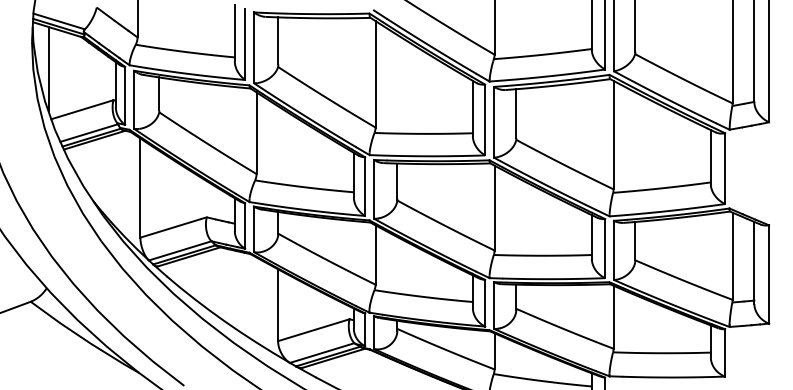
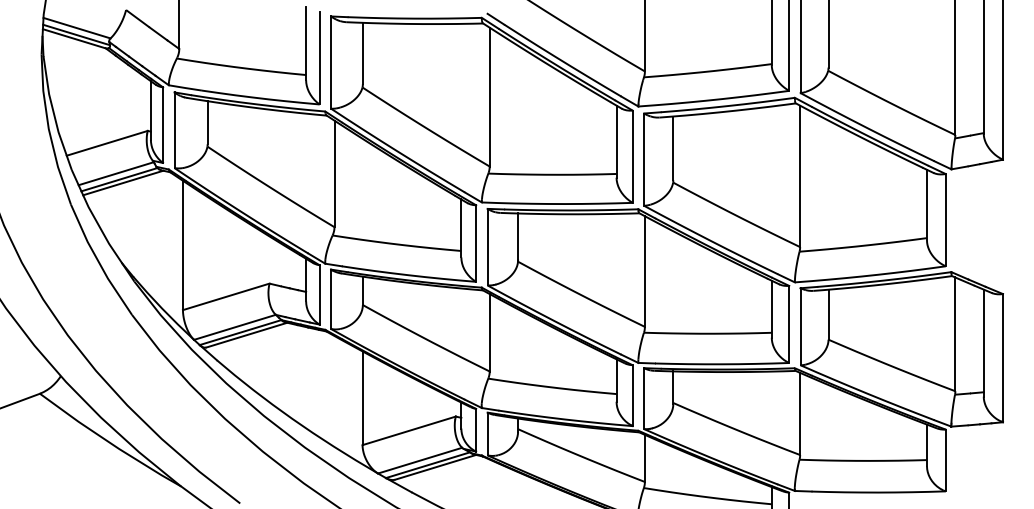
line: (48, 69) -> (63, 90), removed

